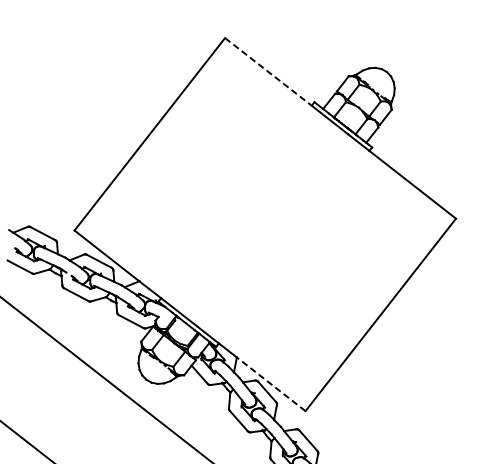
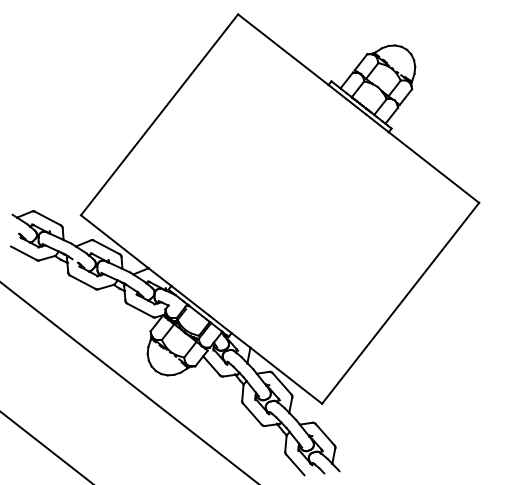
line: (268, 72) -> (283, 50), dashed -> solid
line: (270, 384) -> (285, 375), dashed -> solid

